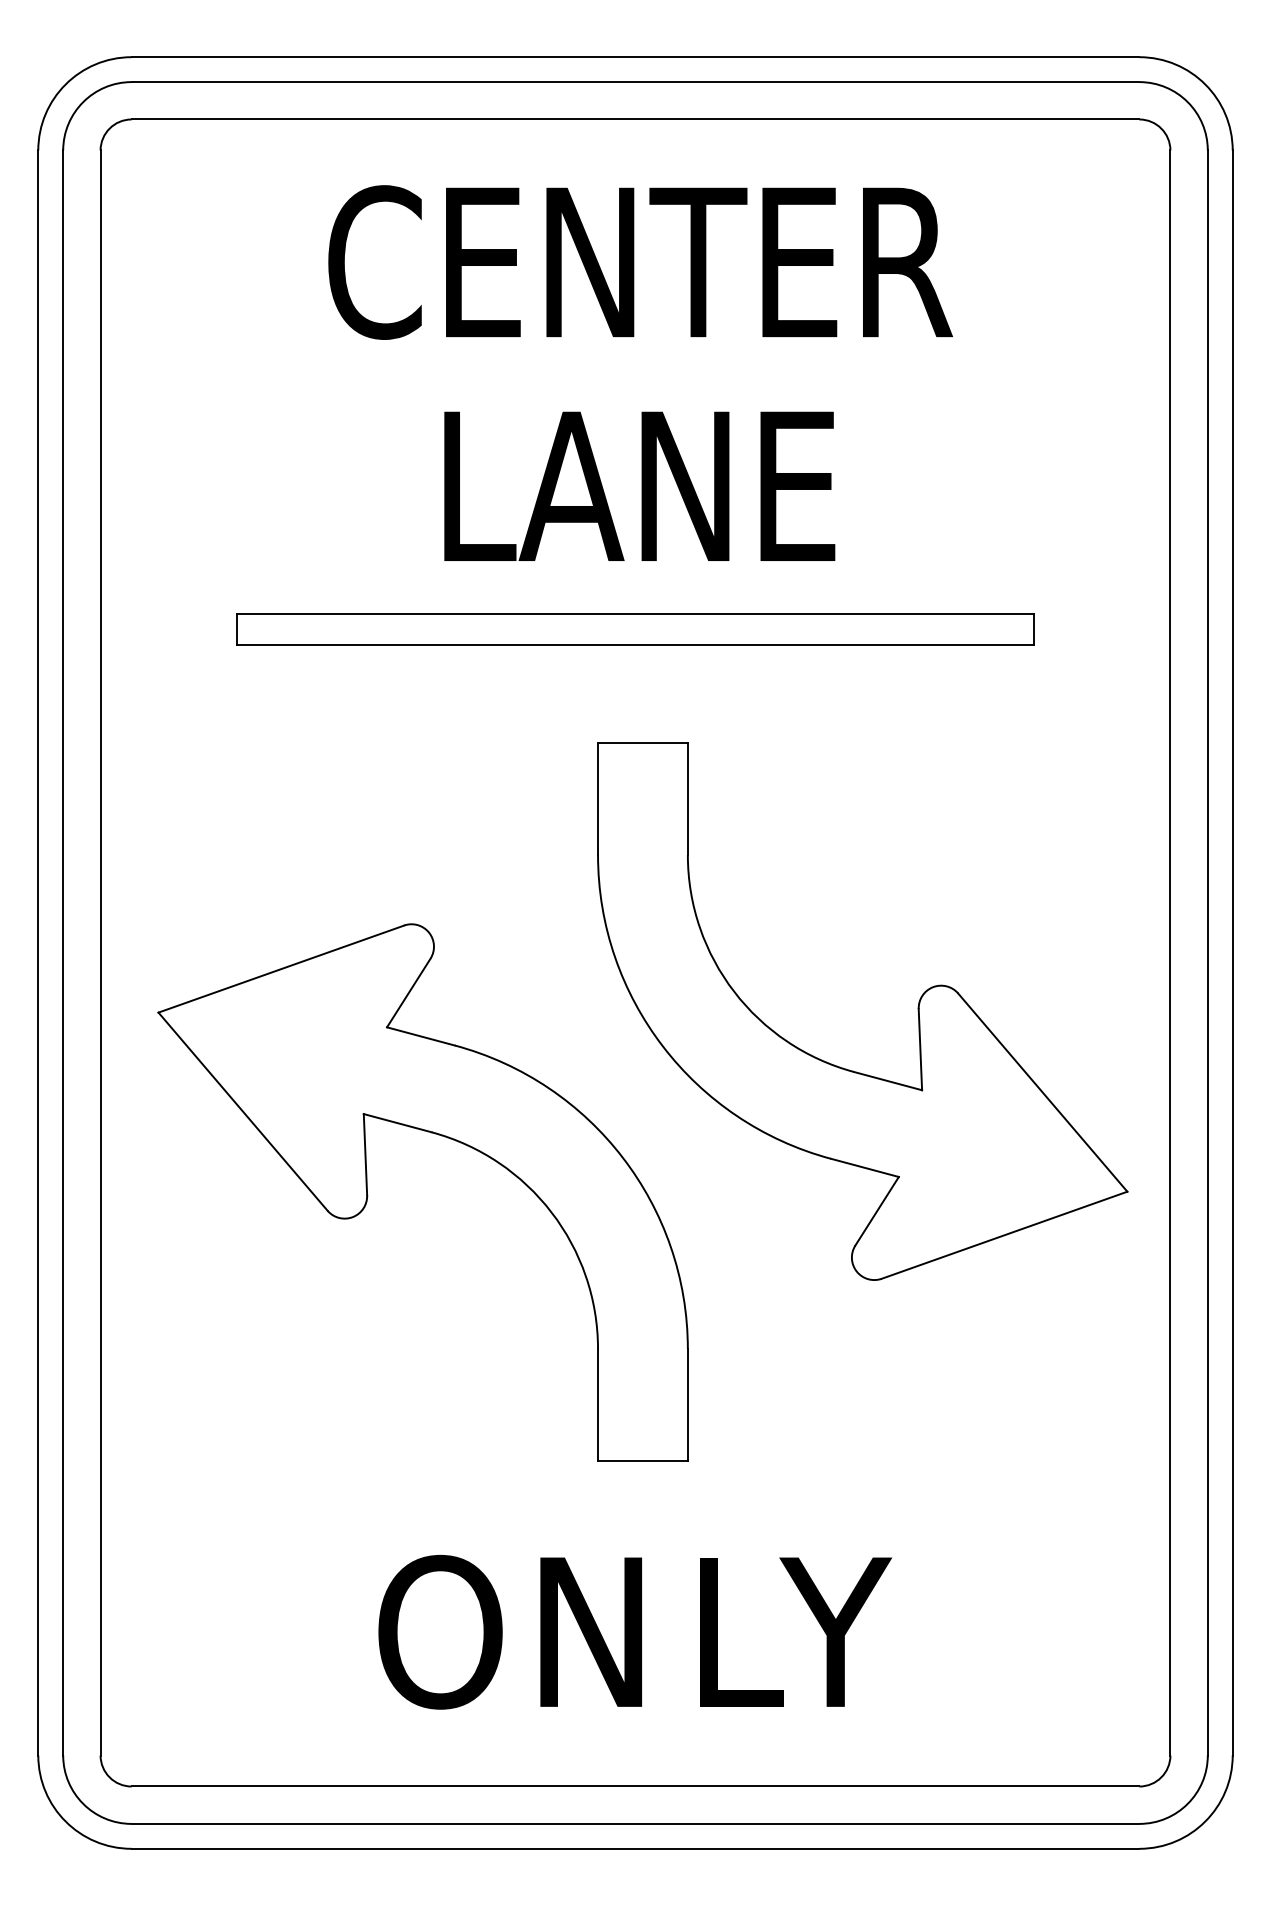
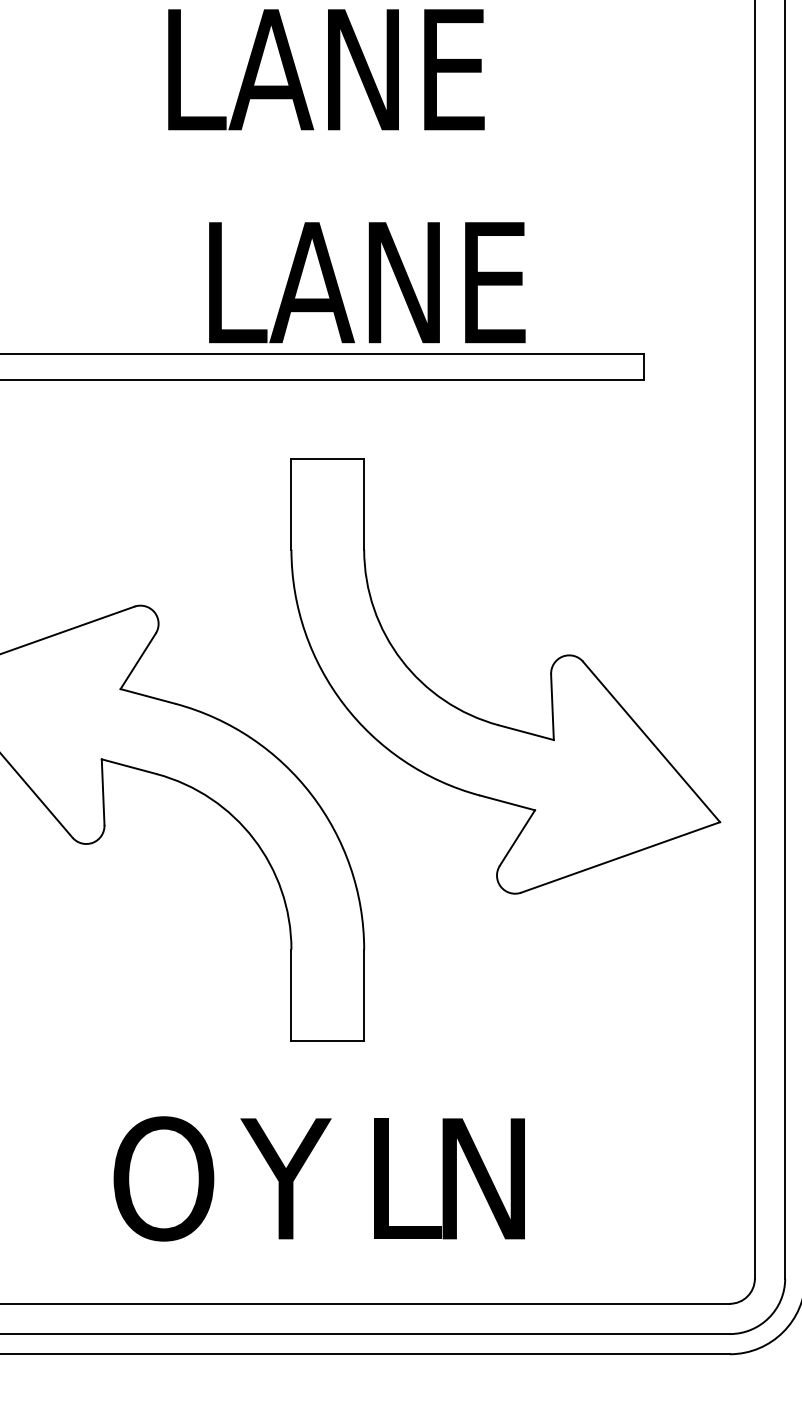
text: (640, 262) -> (325, 69), CENTER -> LANE
text: (639, 485) -> (367, 281), moved
text: (591, 1631) -> (286, 1178), N -> Y
text: (835, 1631) -> (483, 1178), Y -> N

